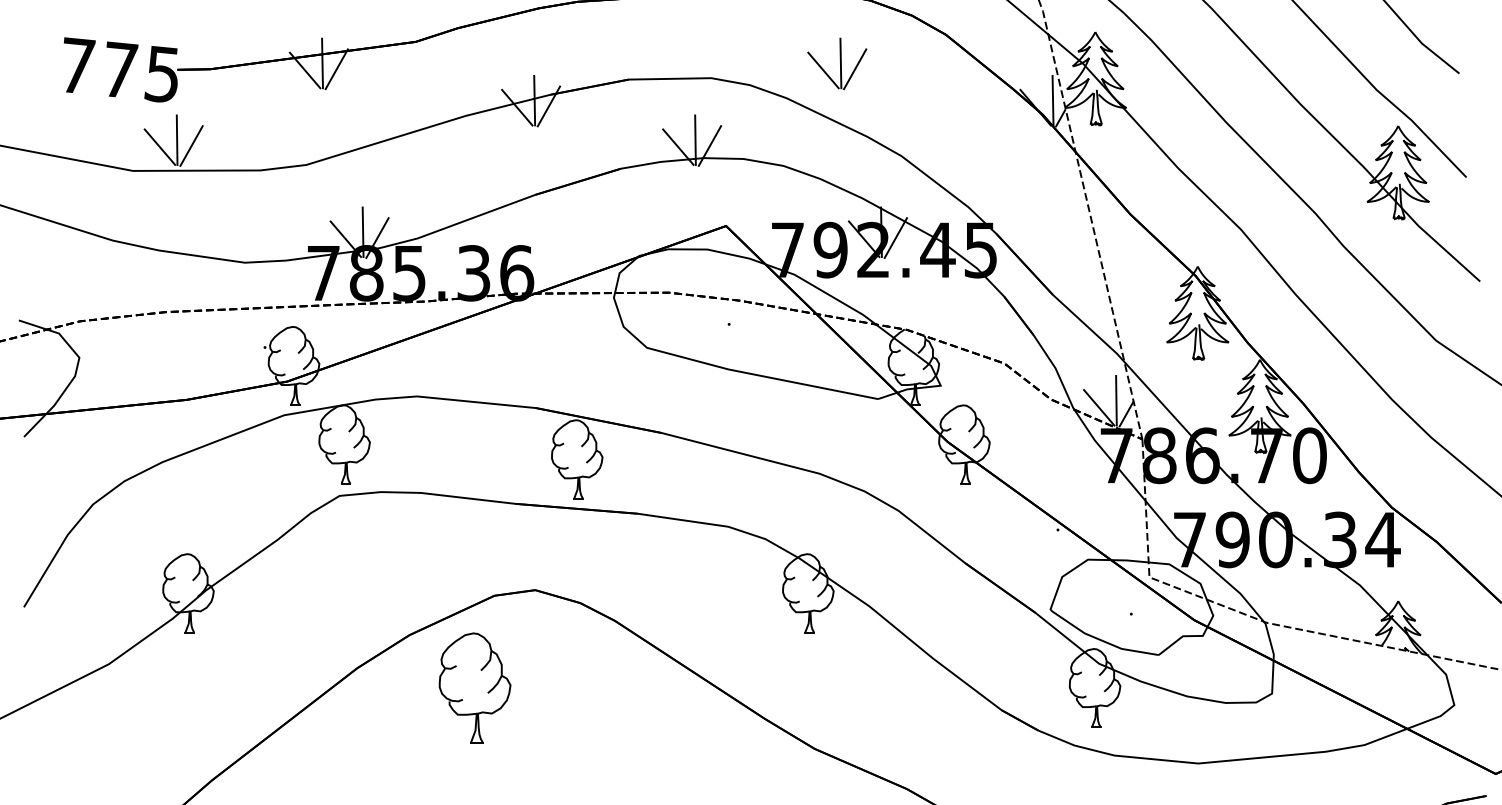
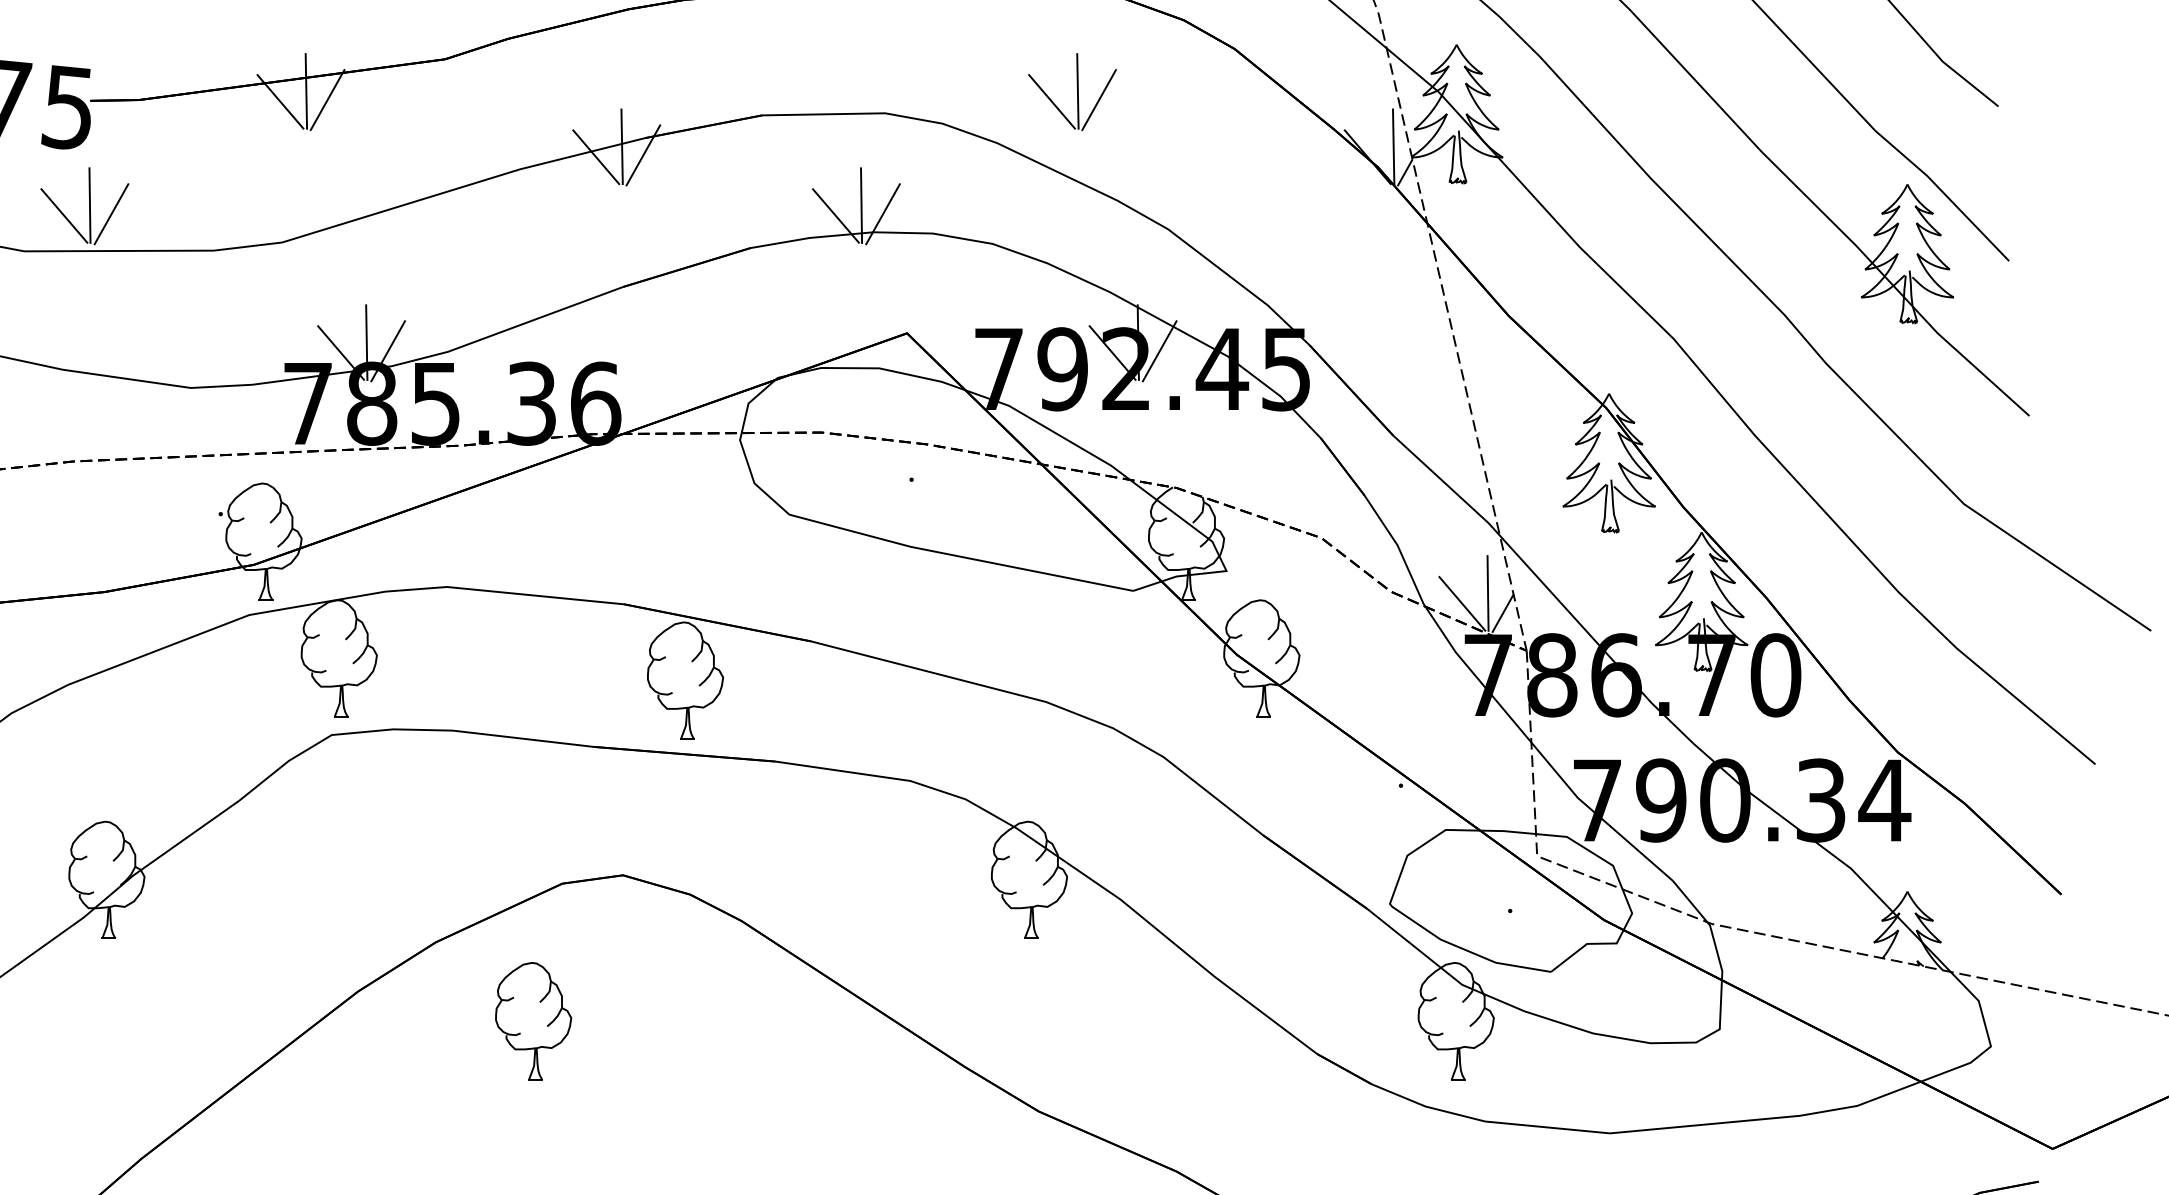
part: (475, 687) -> (534, 1020), size x0.71

